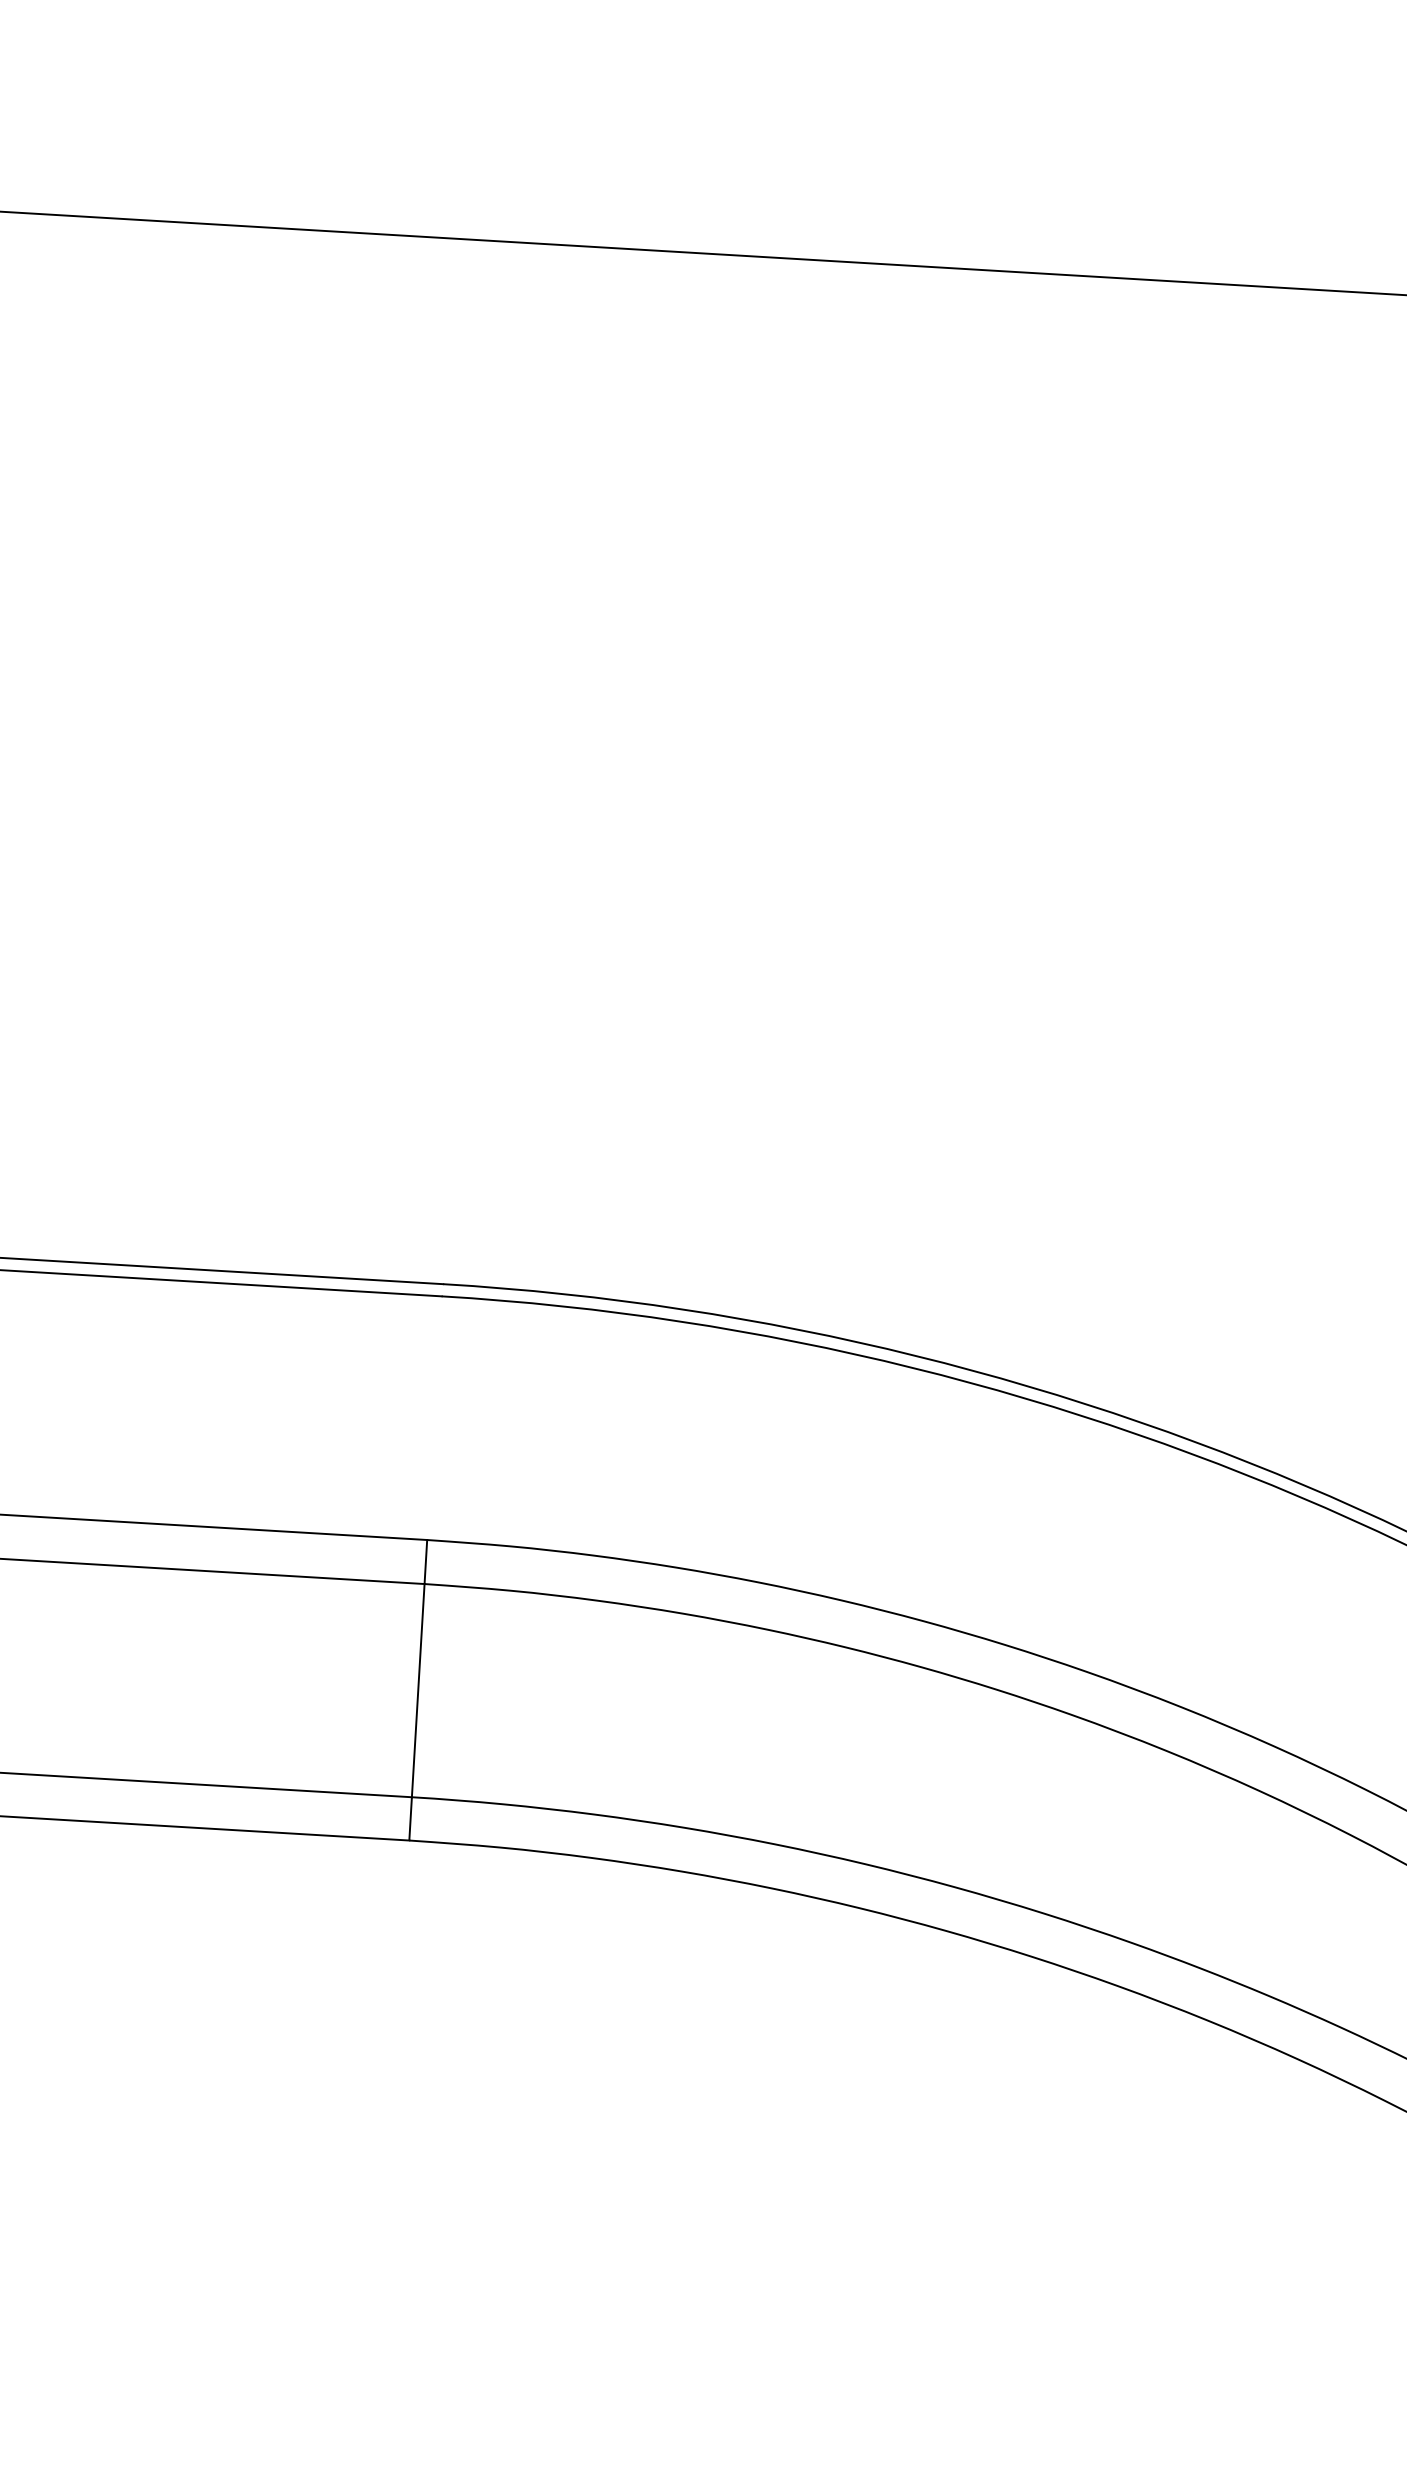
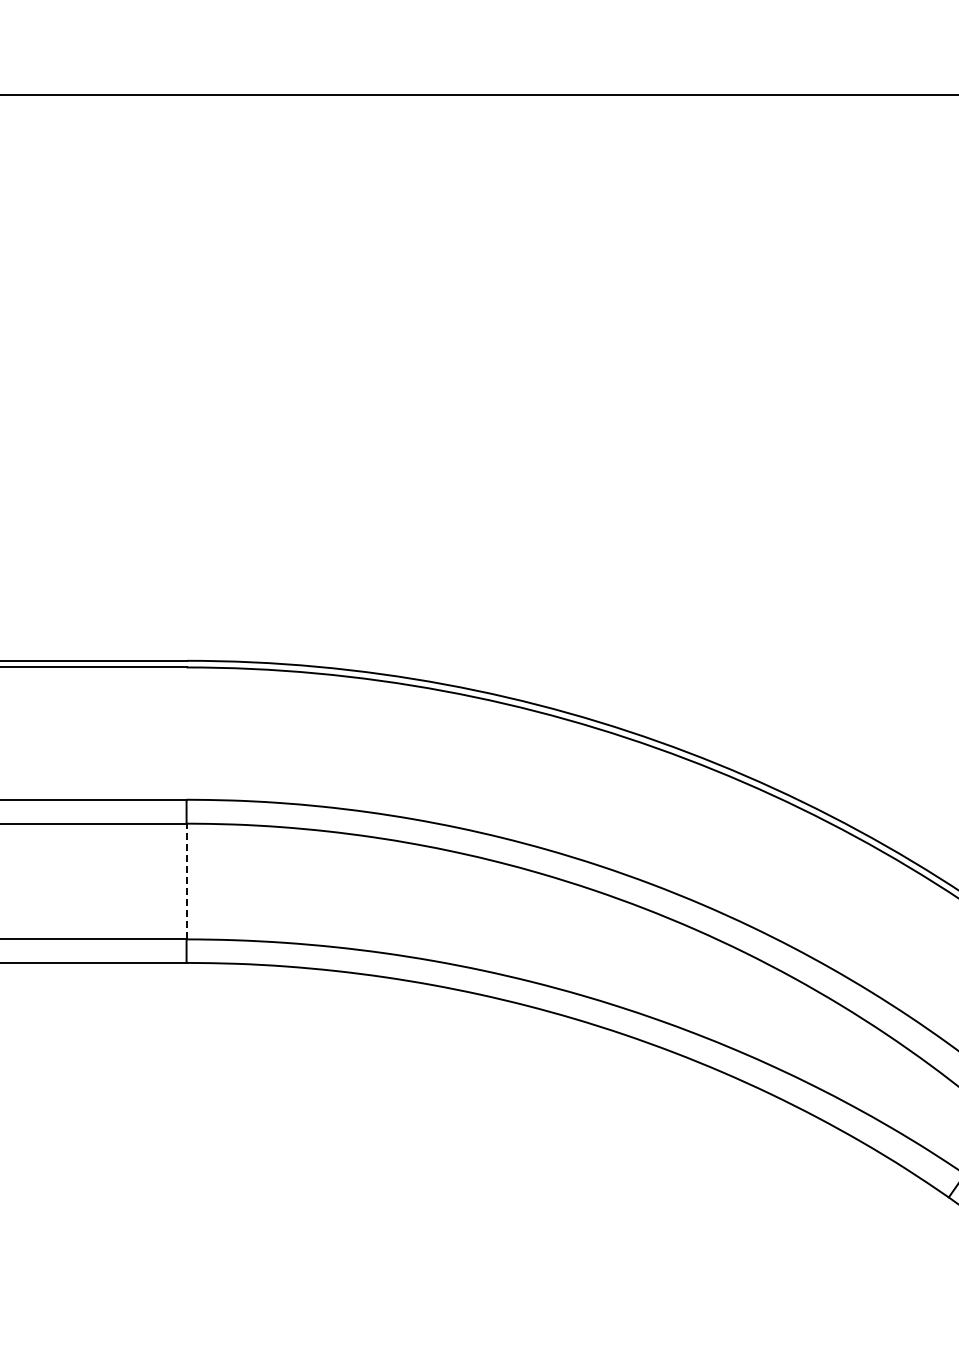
line: (418, 1690) -> (186, 881), solid -> dashed

